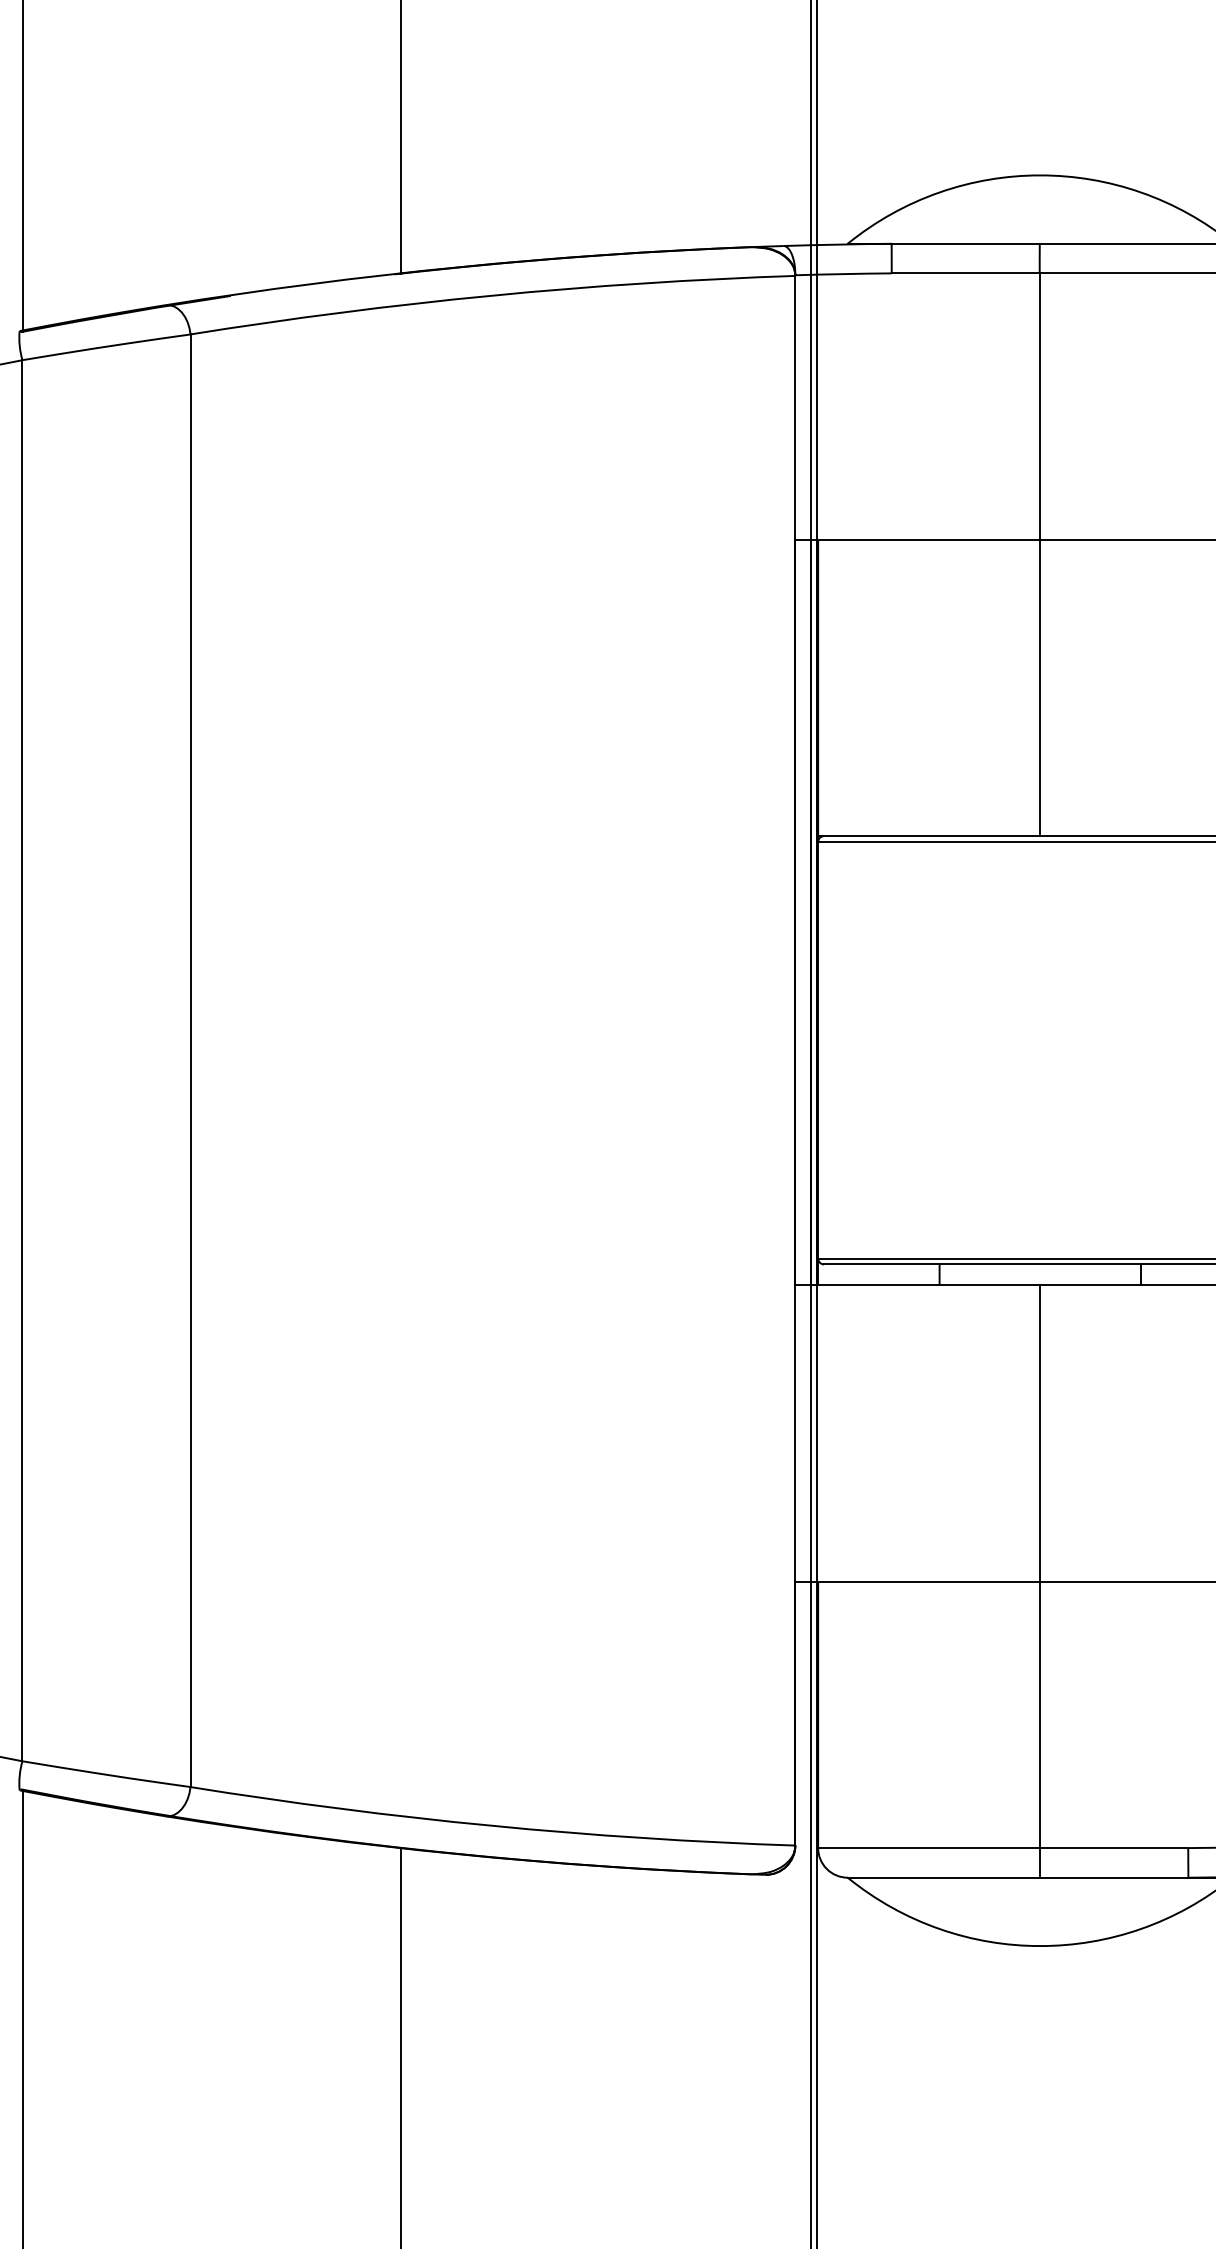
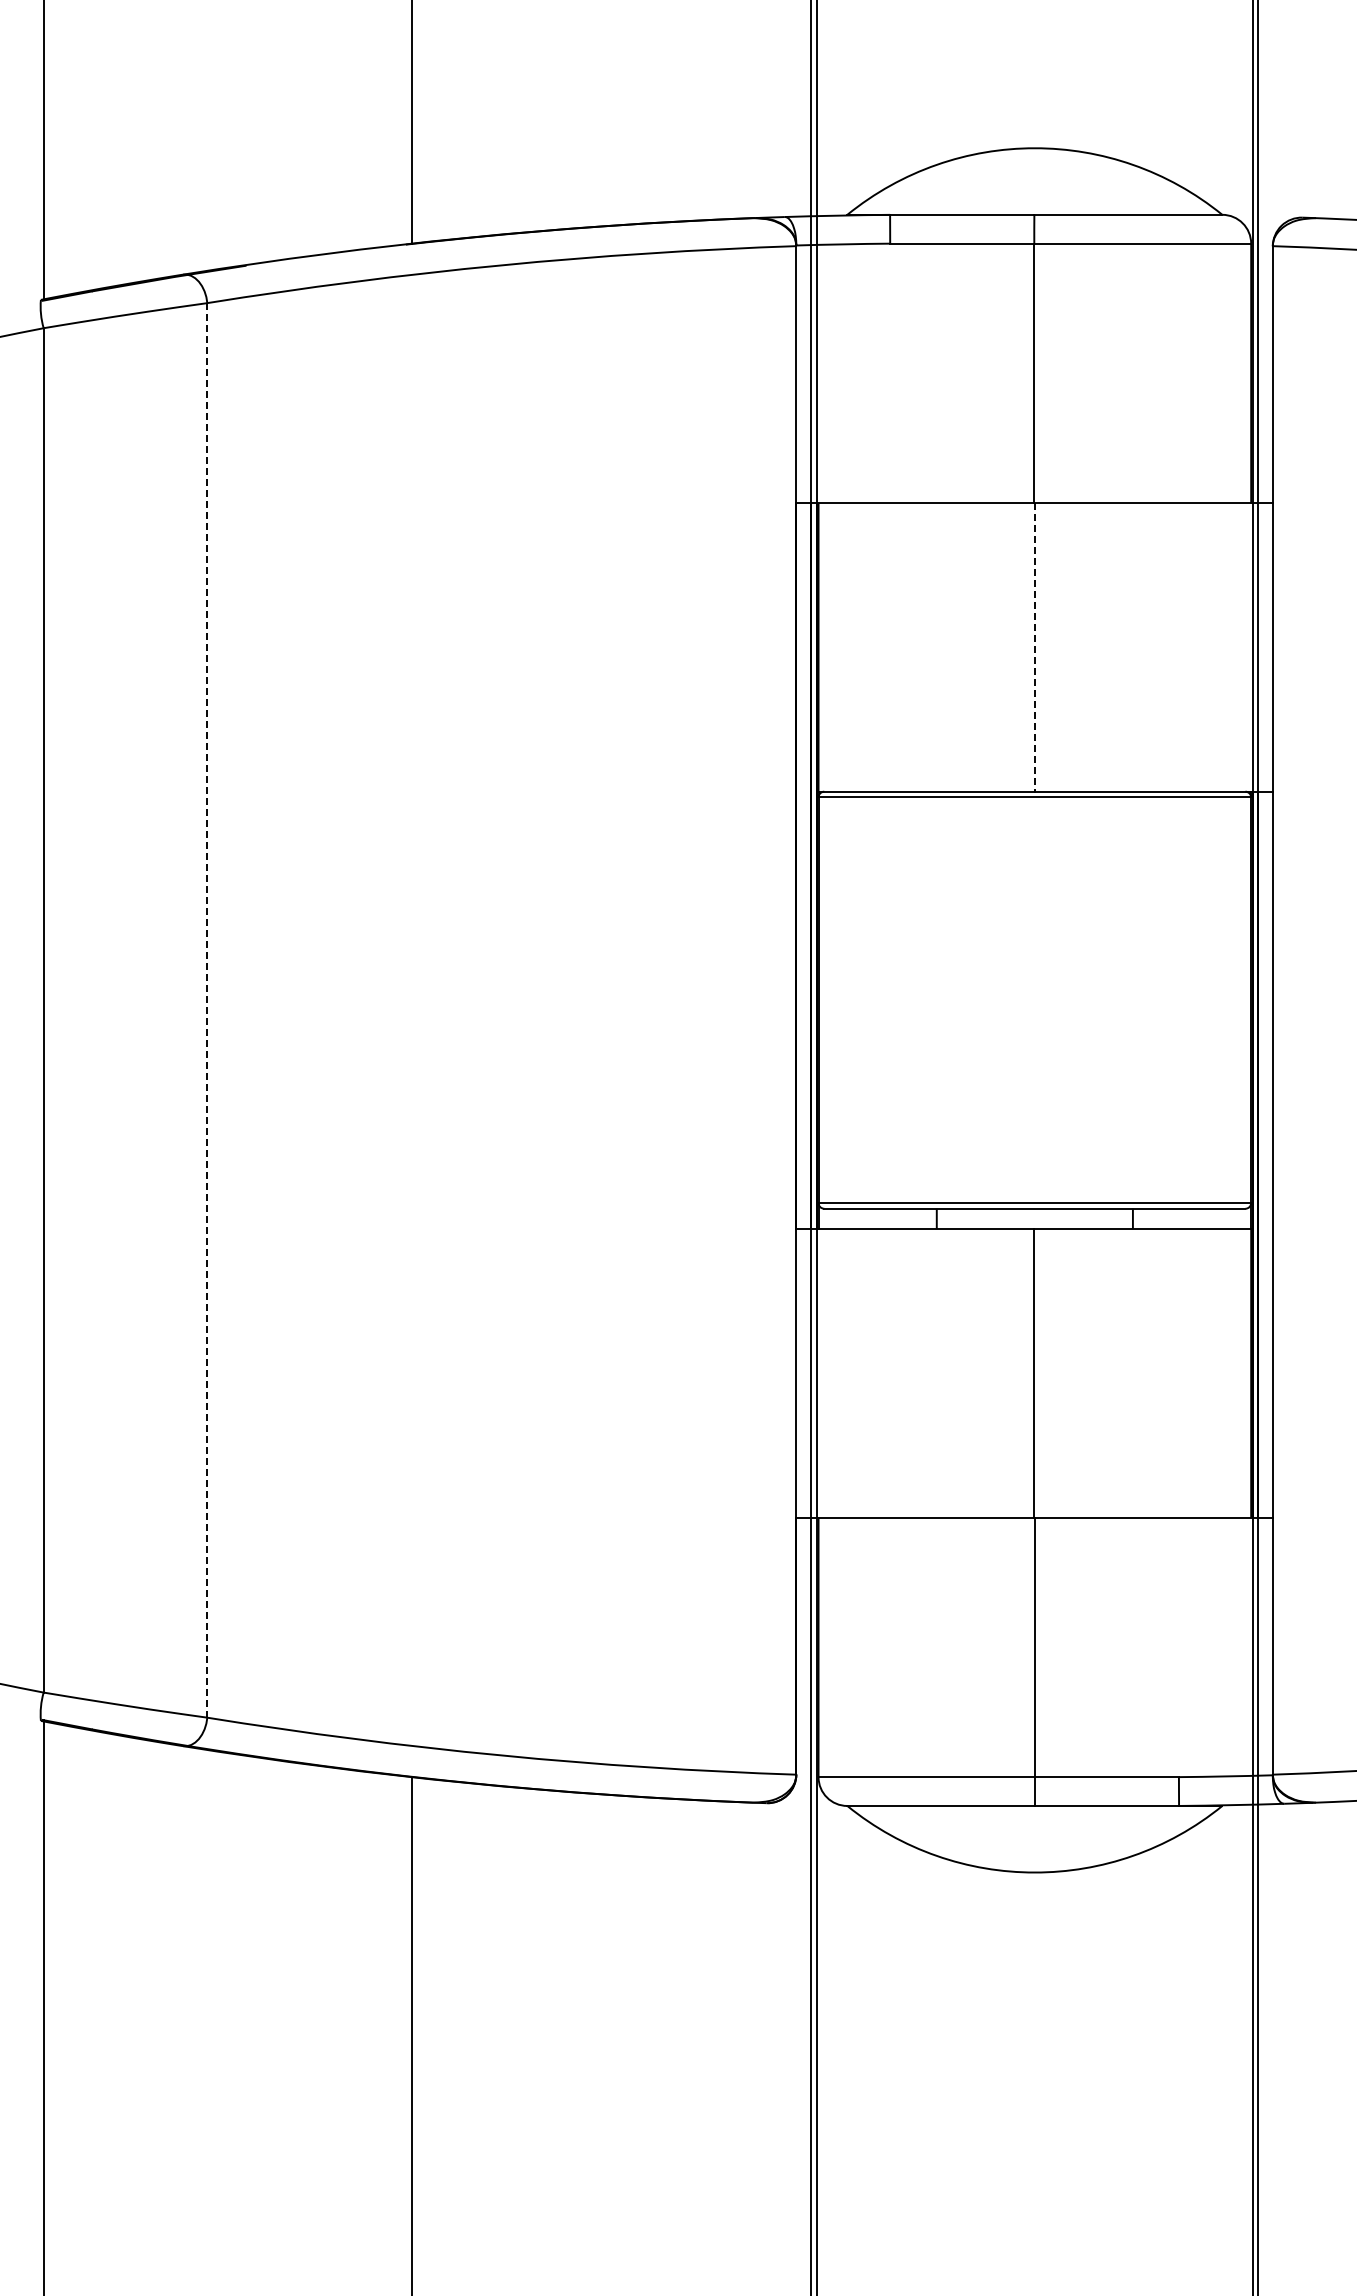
line: (1039, 688) -> (1034, 647), solid -> dashed
line: (190, 1059) -> (207, 1009), solid -> dashed

